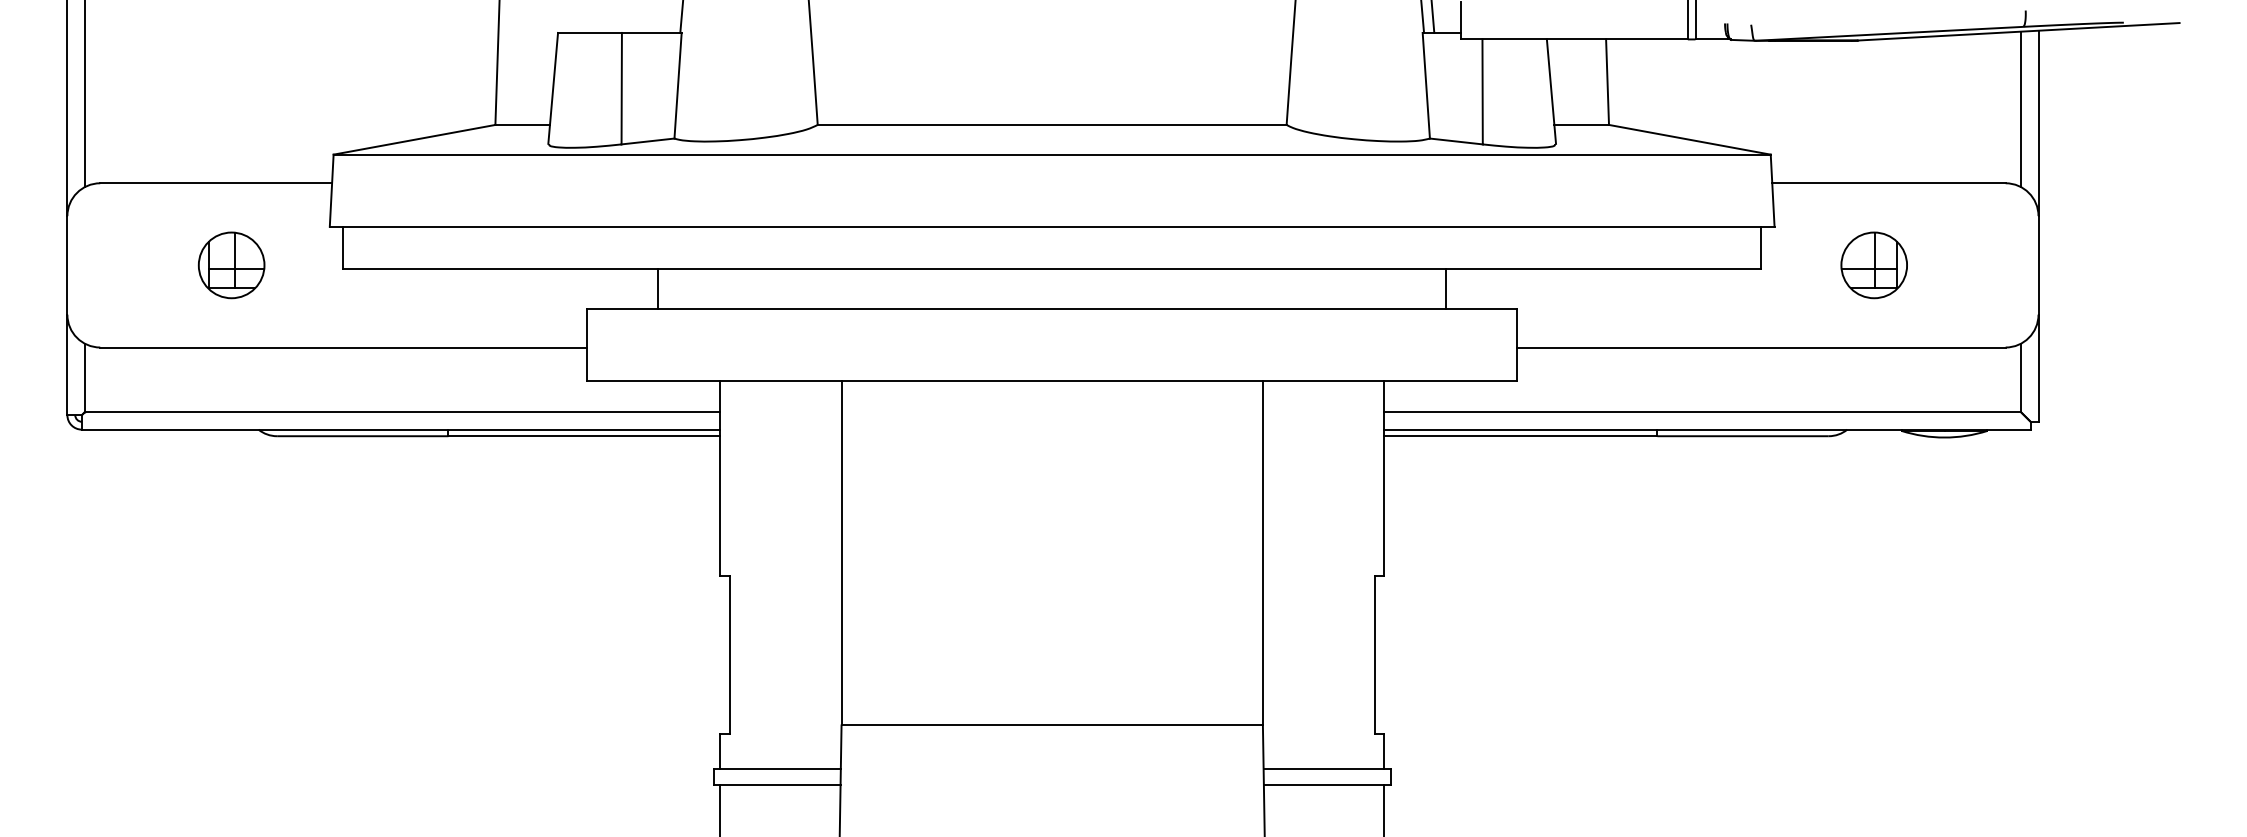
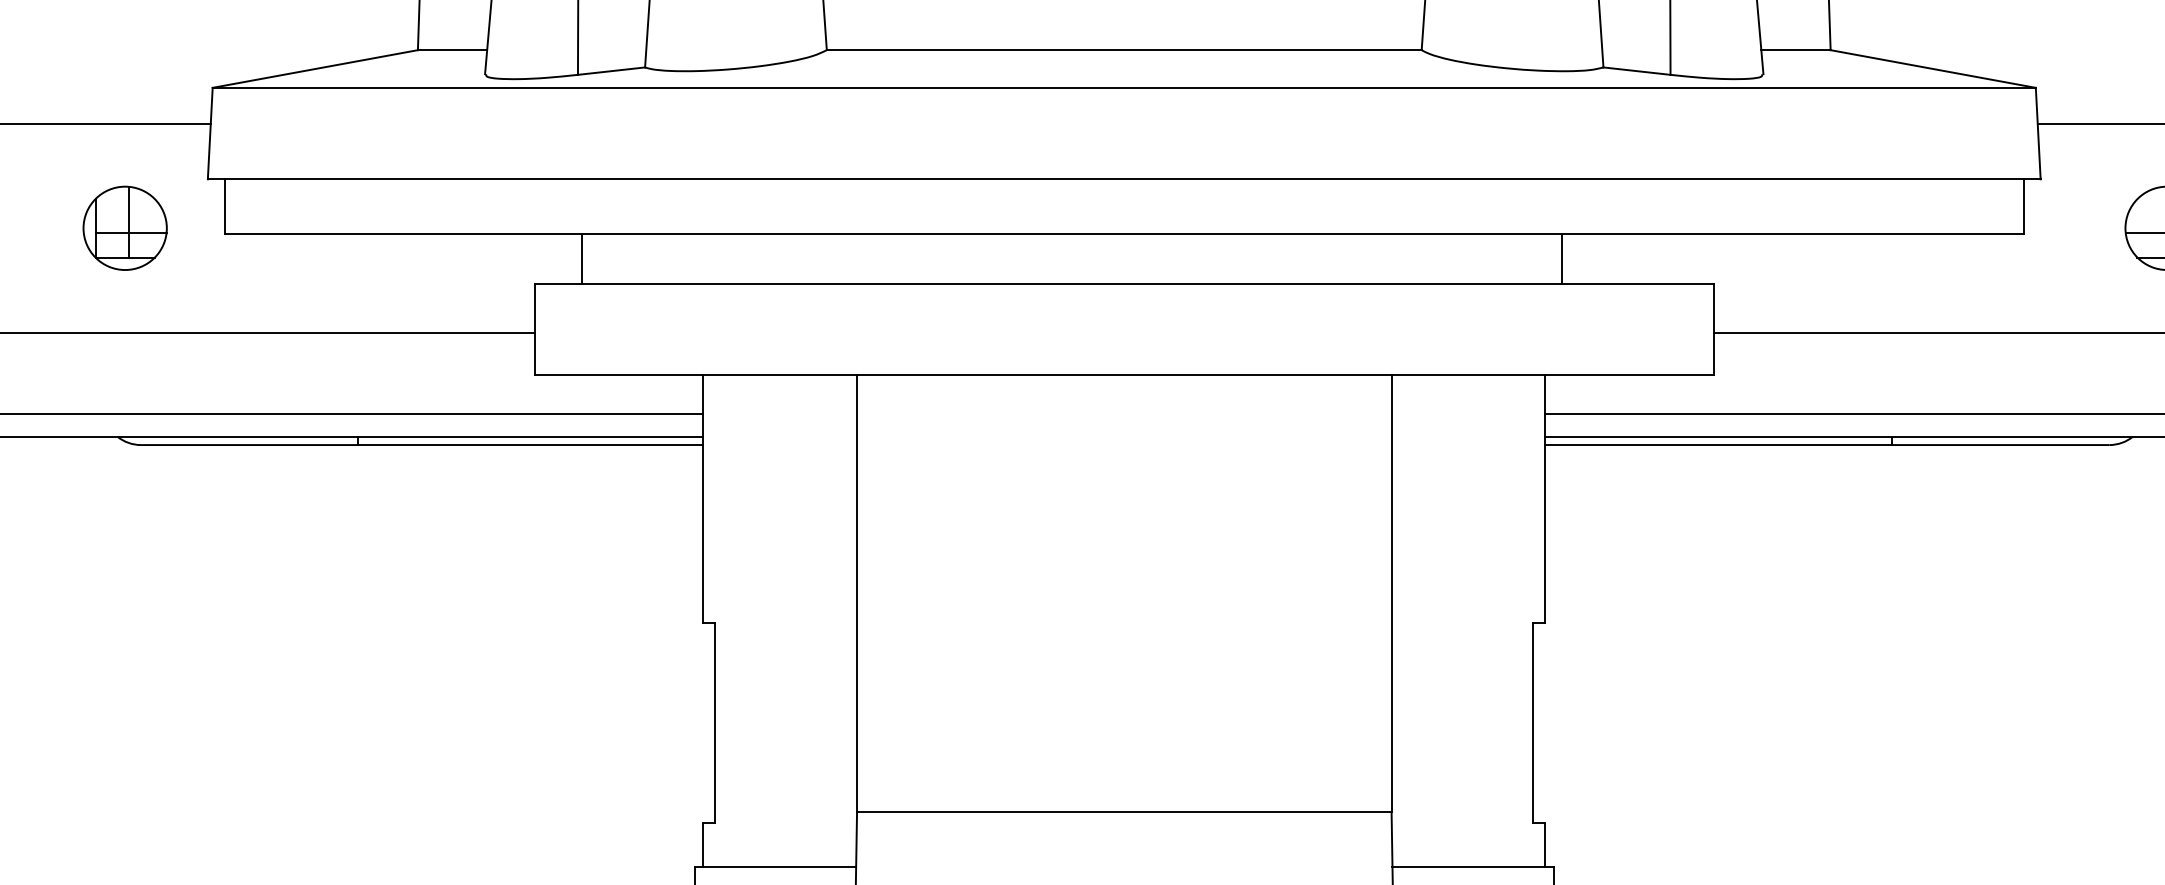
part: (231, 265) -> (124, 228), moved
line: (657, 288) -> (581, 257), moved
line: (1446, 288) -> (1562, 257), moved

